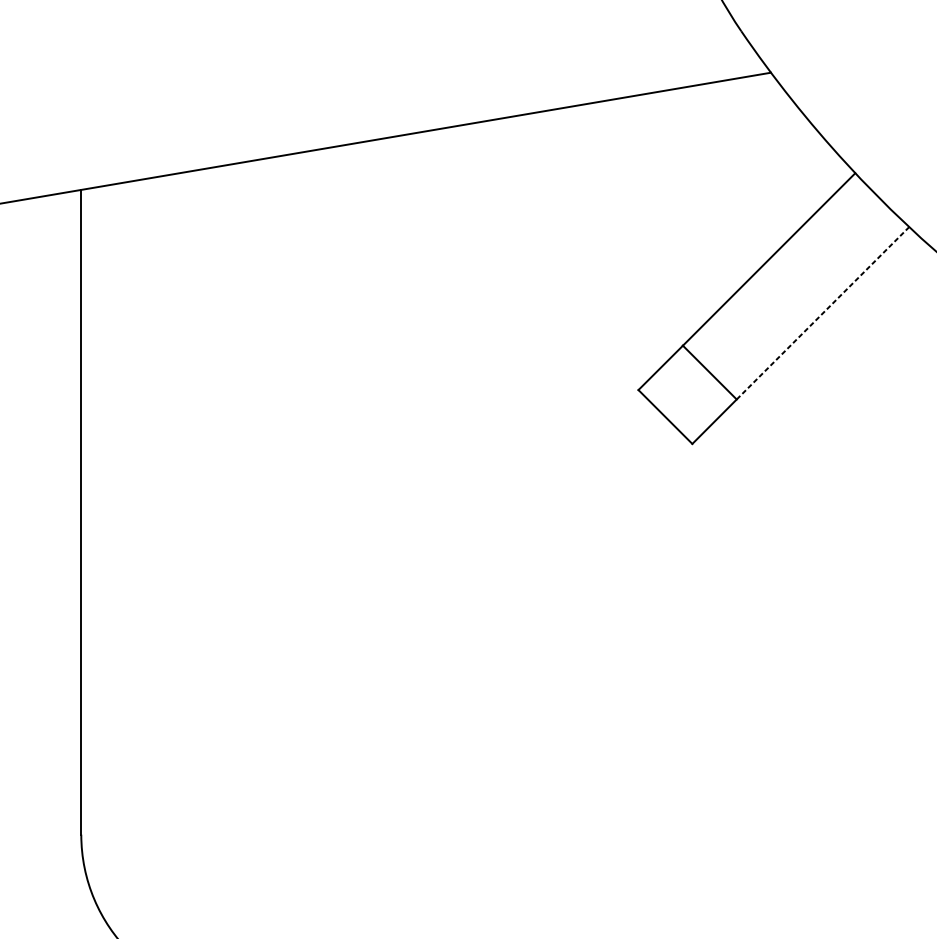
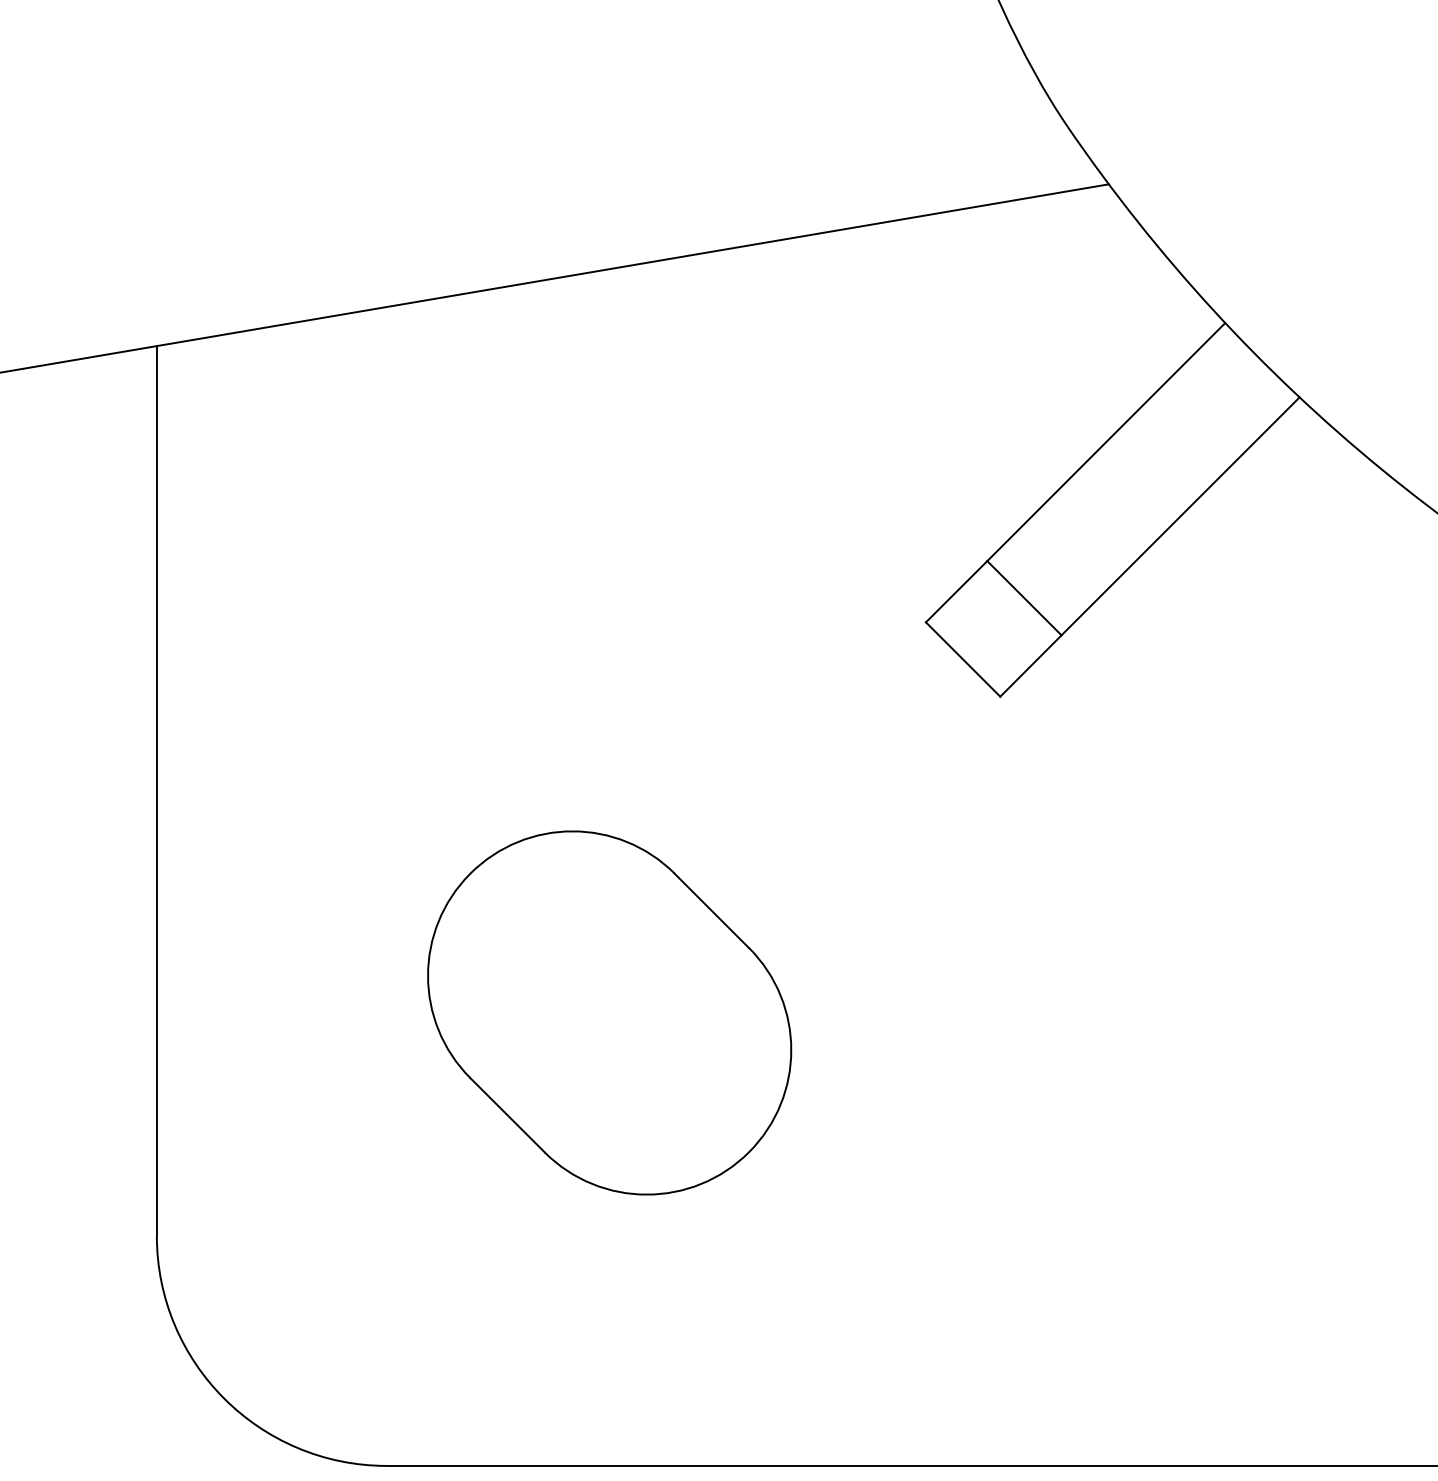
line: (822, 313) -> (1180, 516), dashed -> solid
part: (409, 672) -> (609, 1012), added

